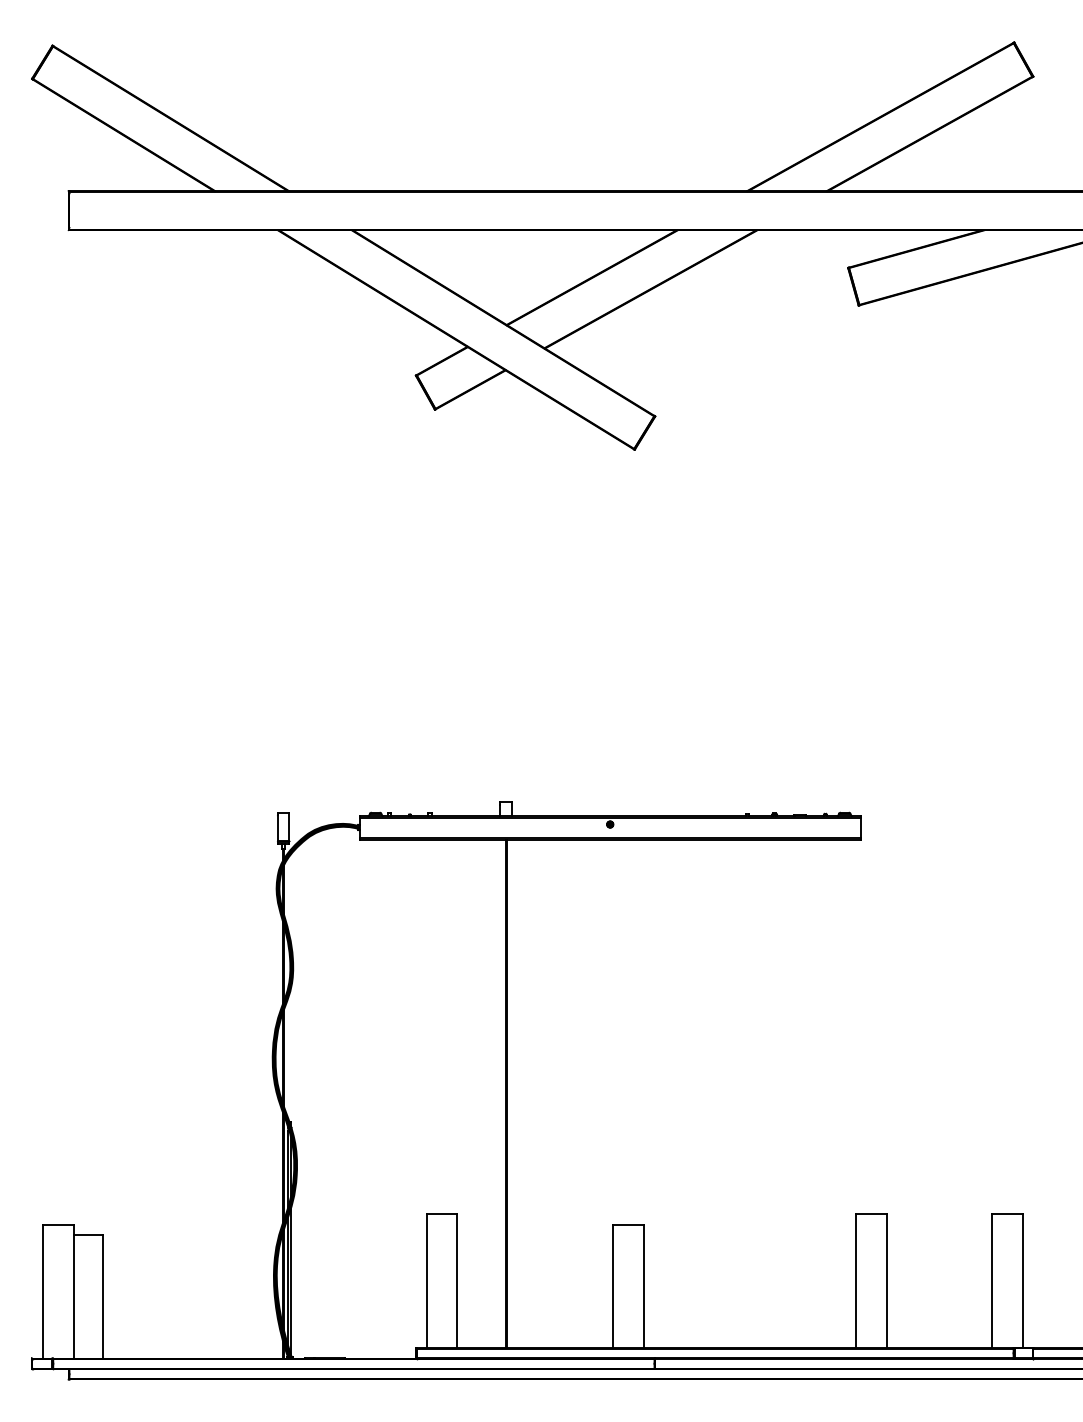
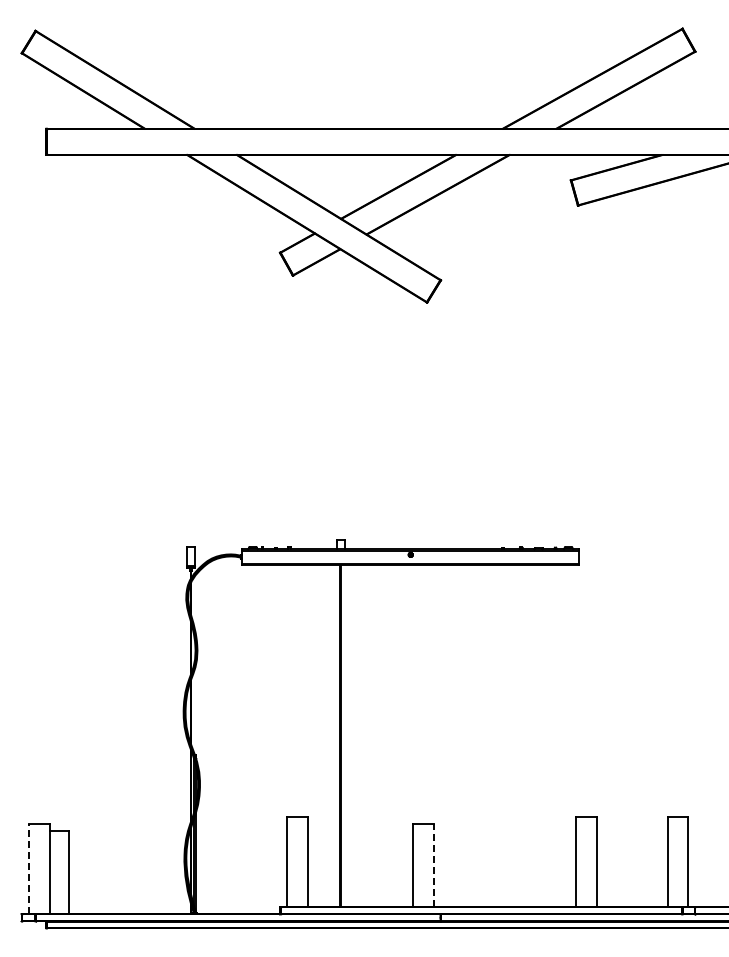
line: (644, 1286) -> (433, 865), solid -> dashed
line: (43, 1290) -> (29, 868), solid -> dashed

